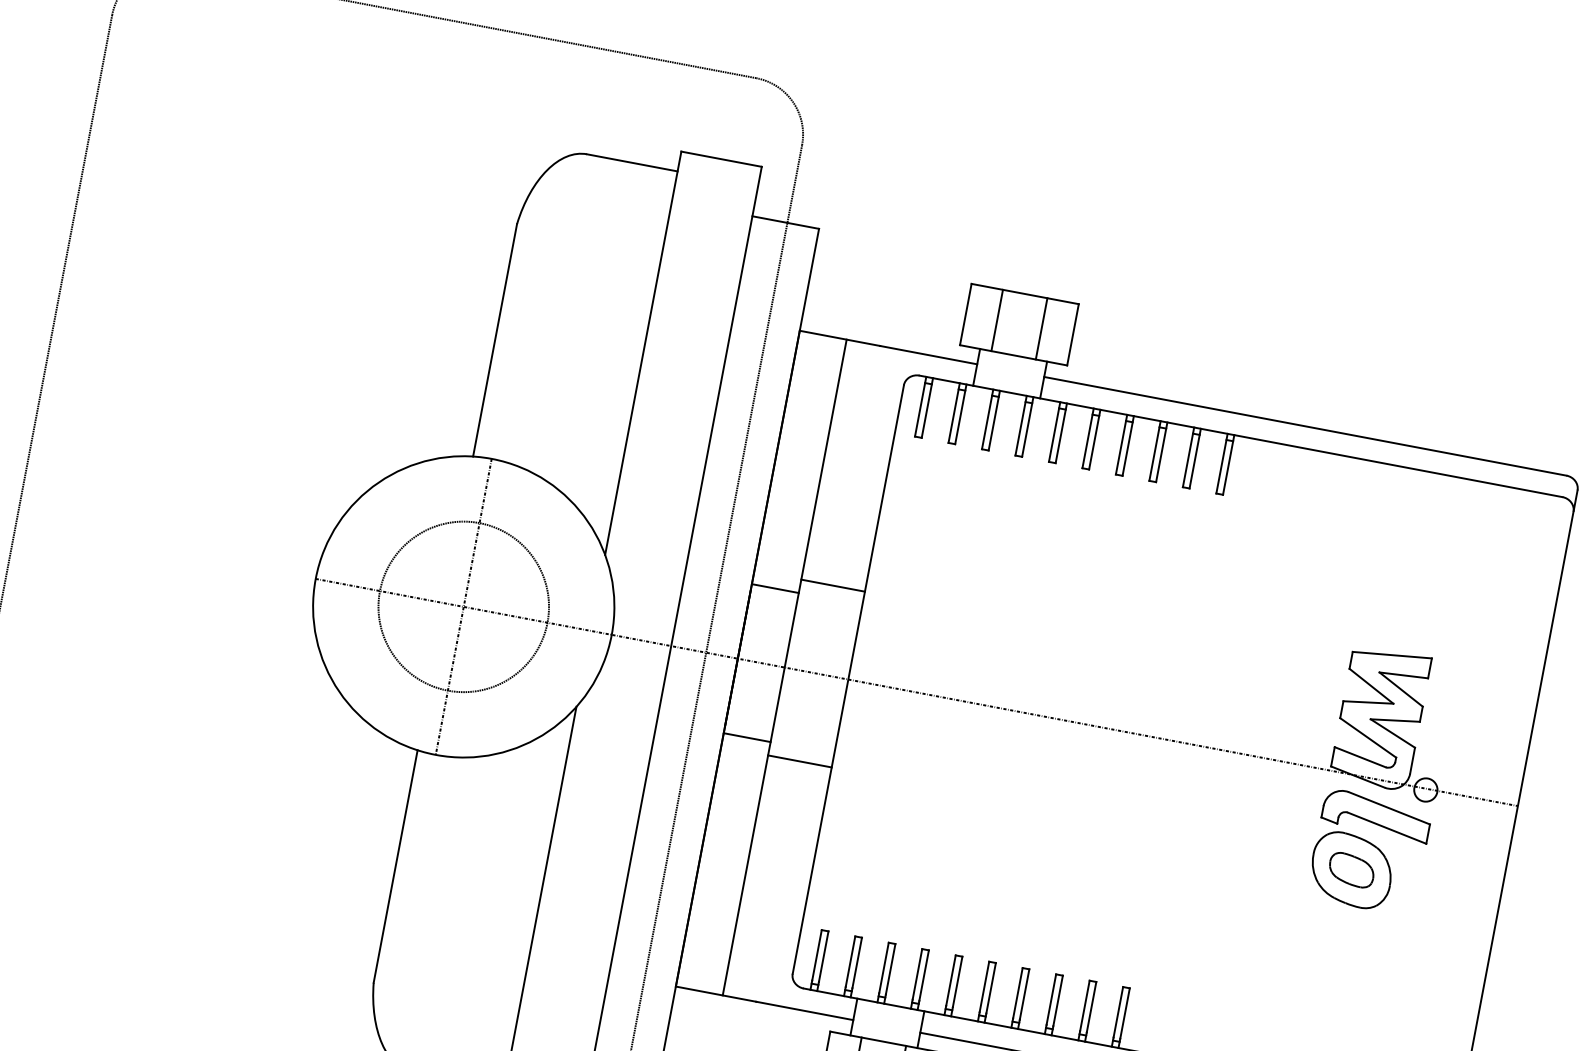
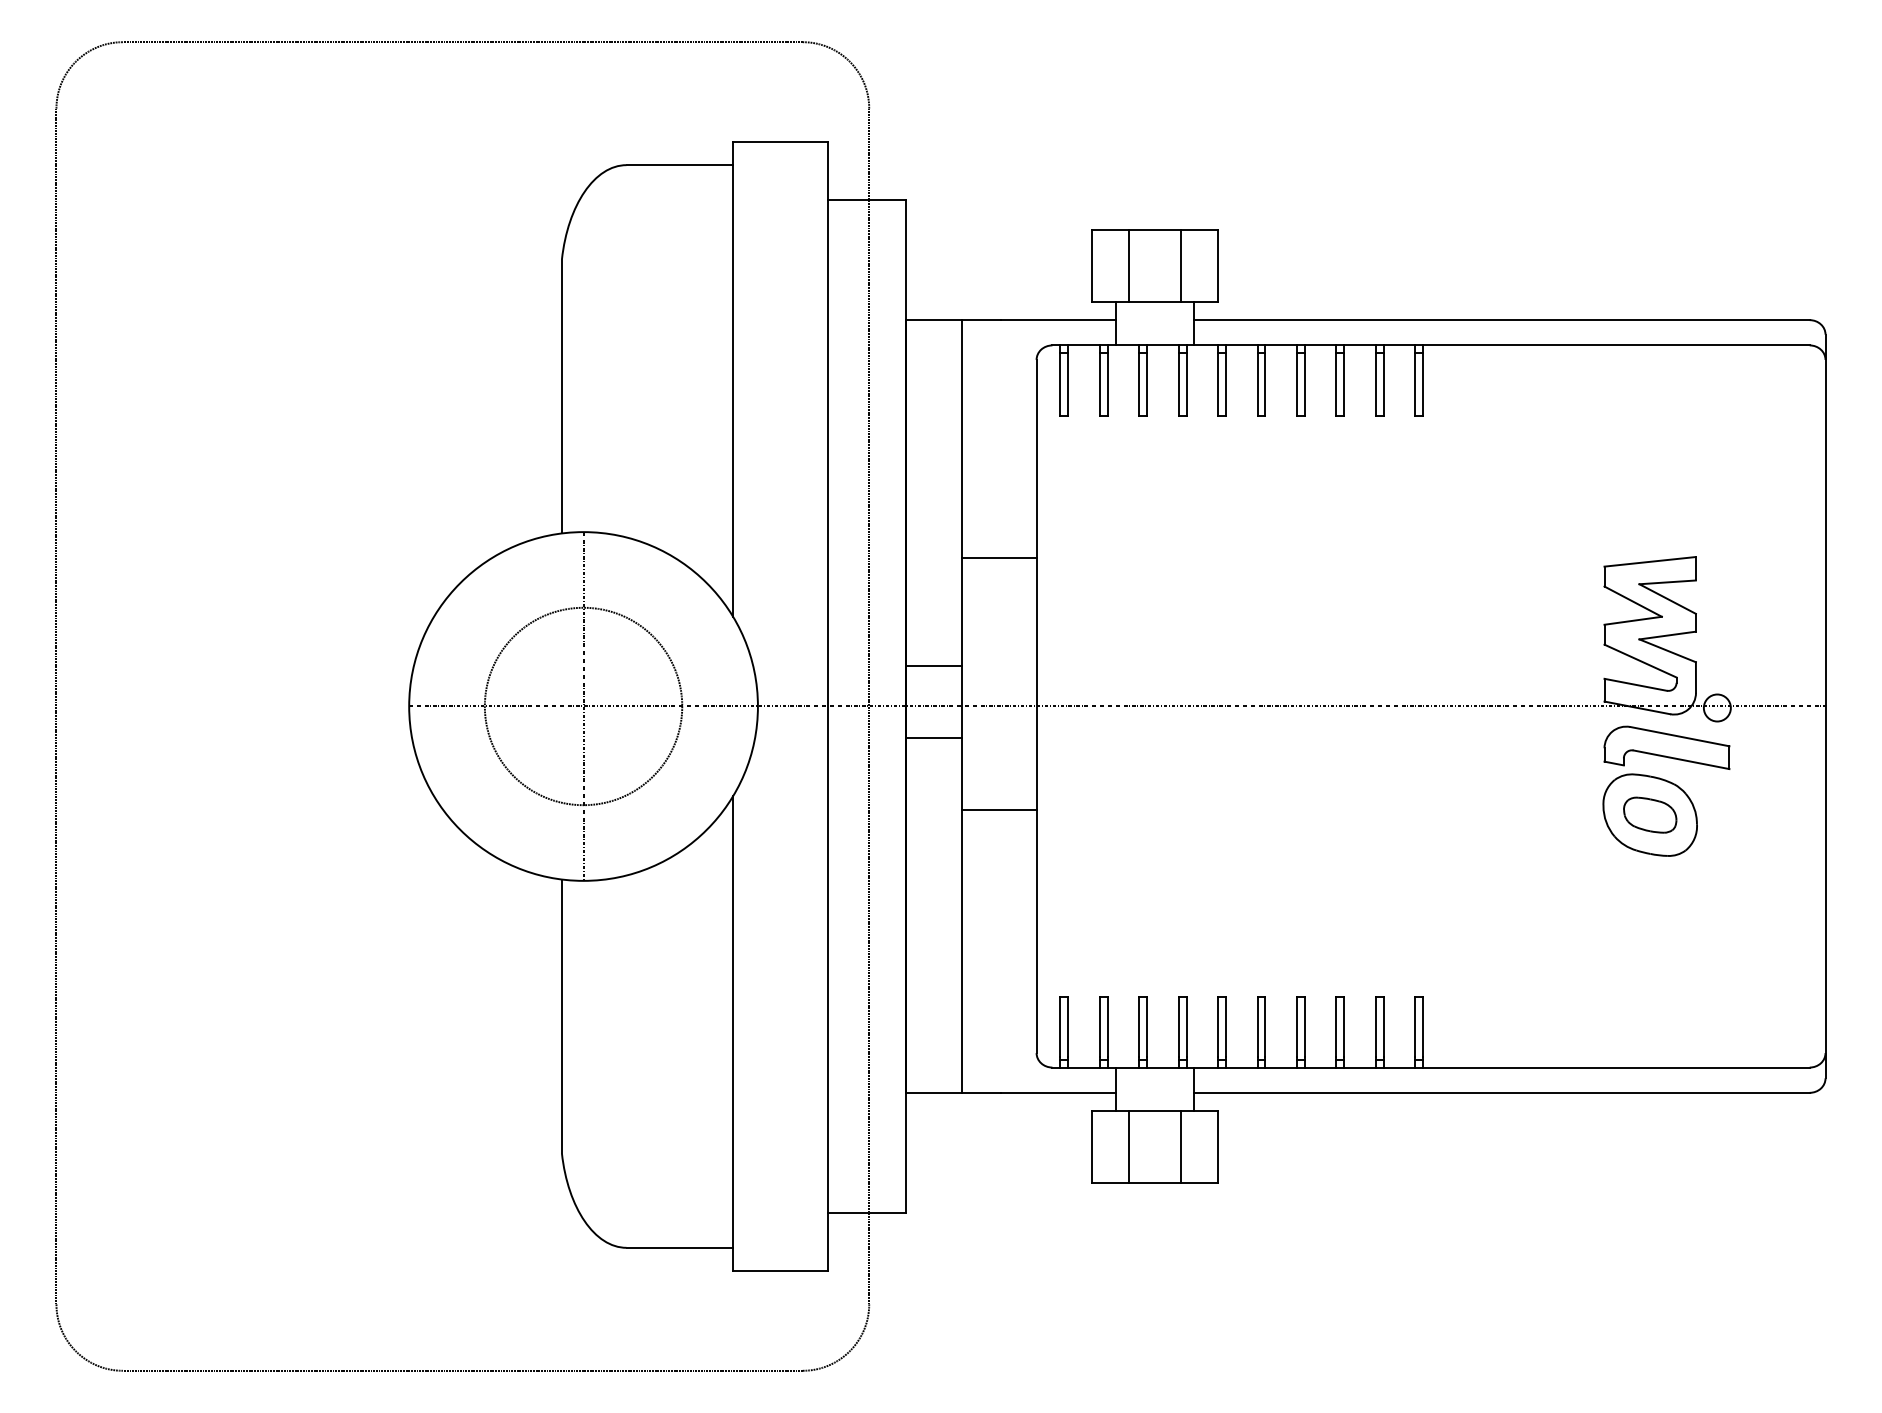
line: (832, 585) -> (998, 557), moved
line: (774, 588) -> (933, 665), moved
line: (746, 737) -> (933, 738), moved

